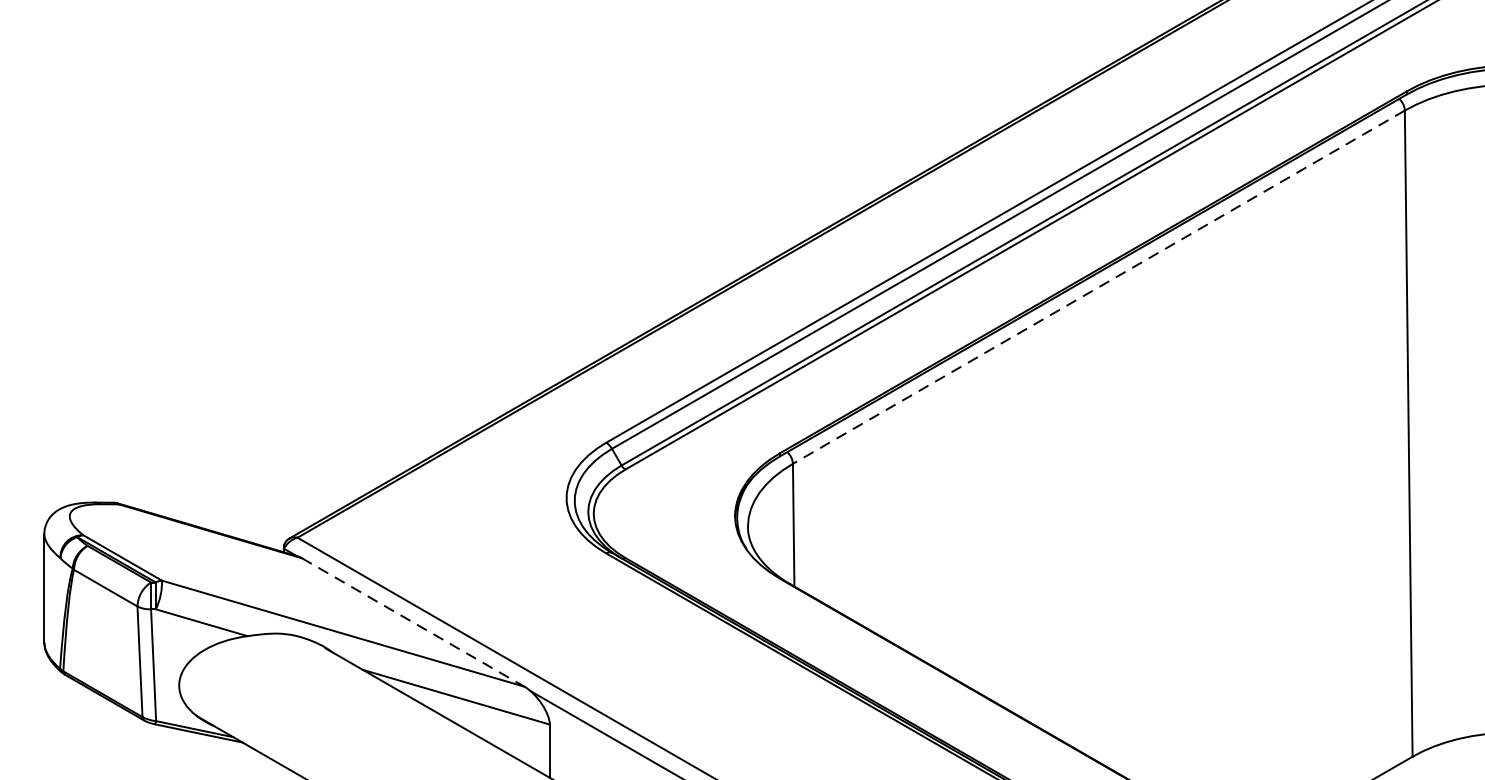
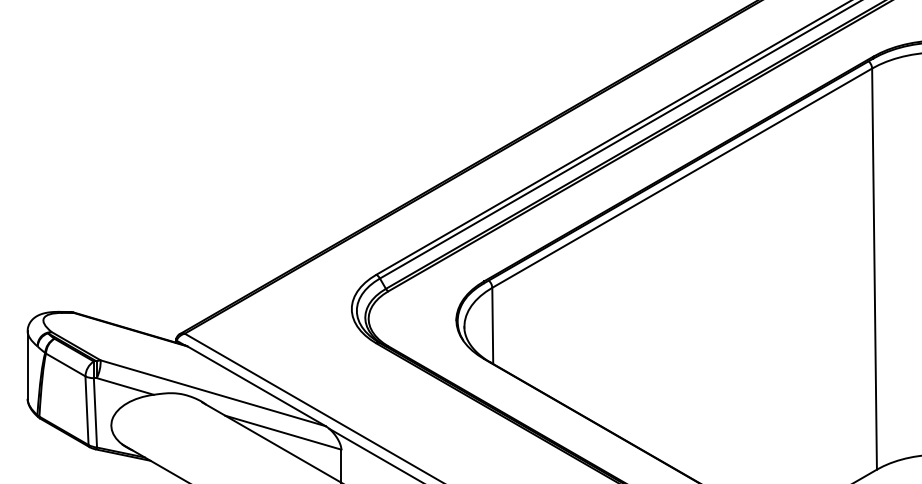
line: (1097, 287) -> (681, 178), dashed -> solid
line: (413, 622) -> (256, 386), dashed -> solid

